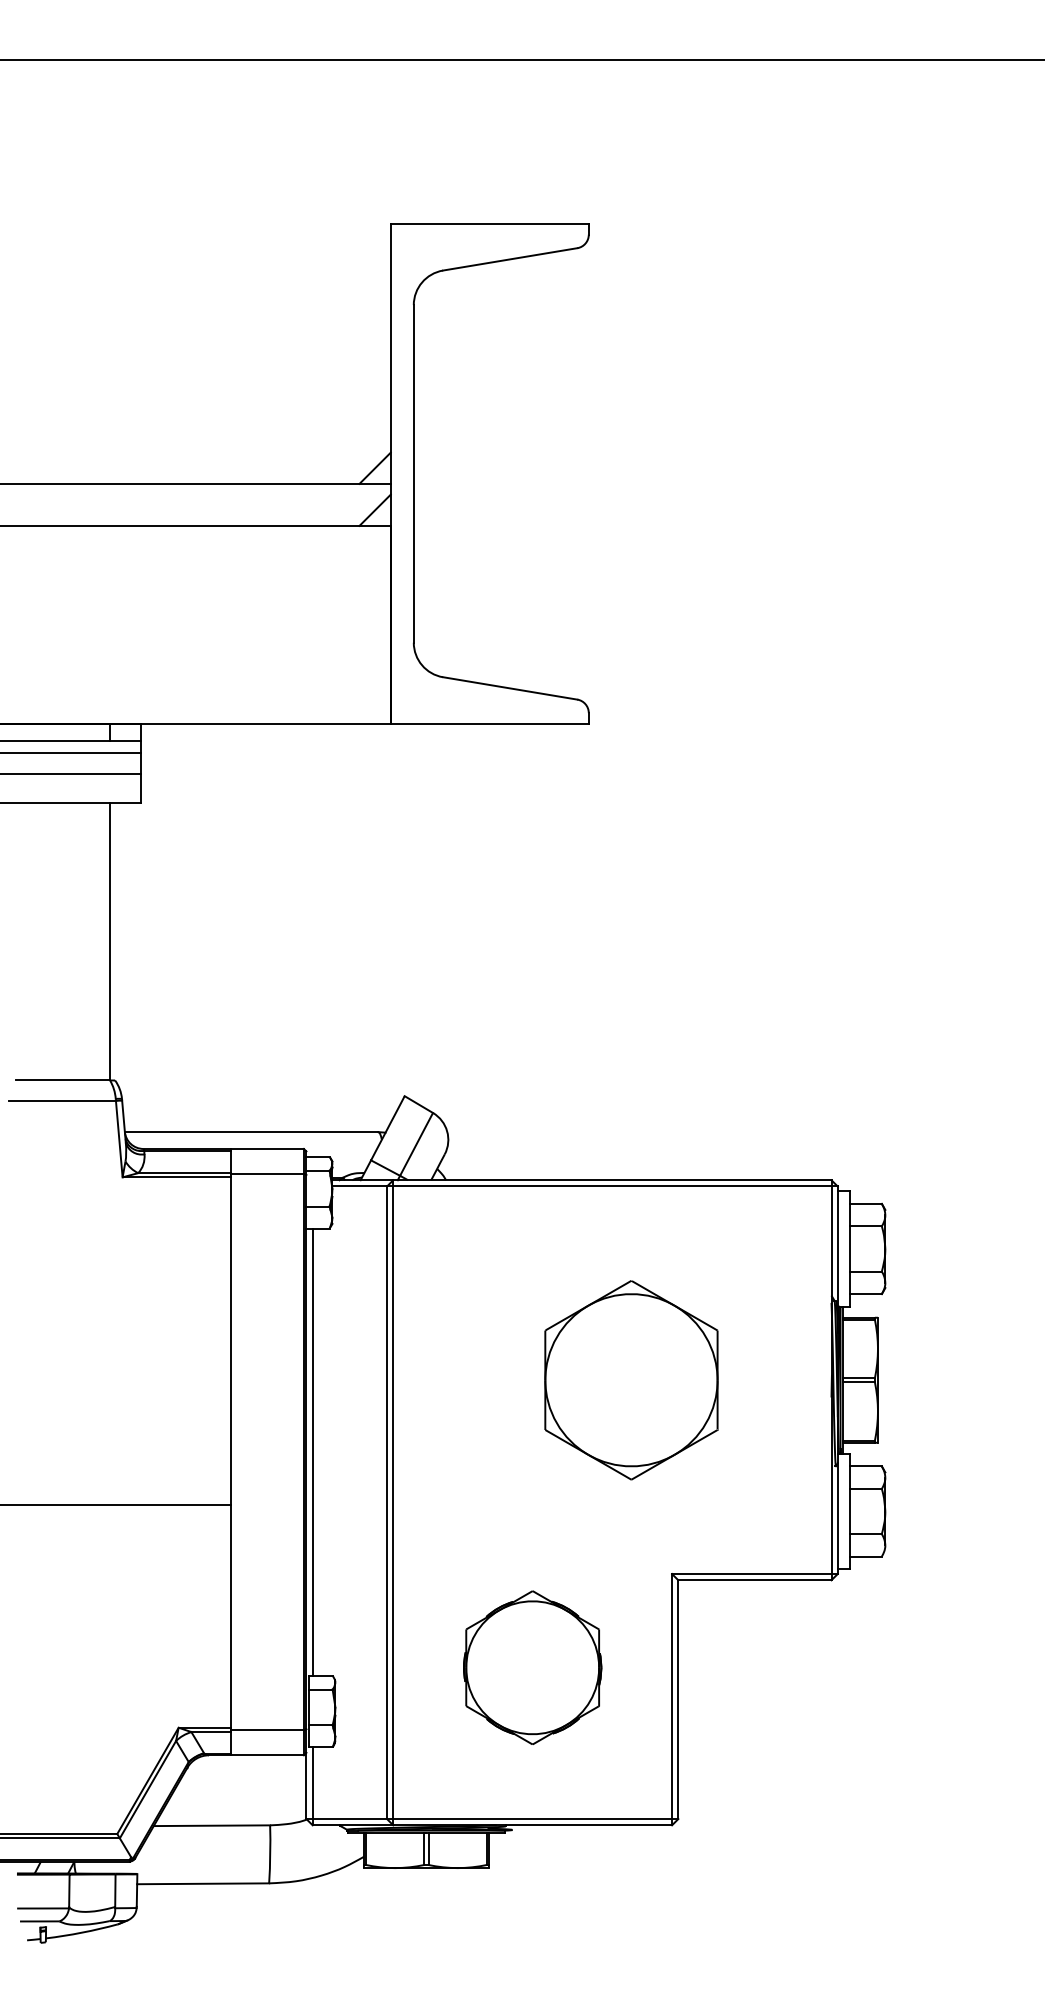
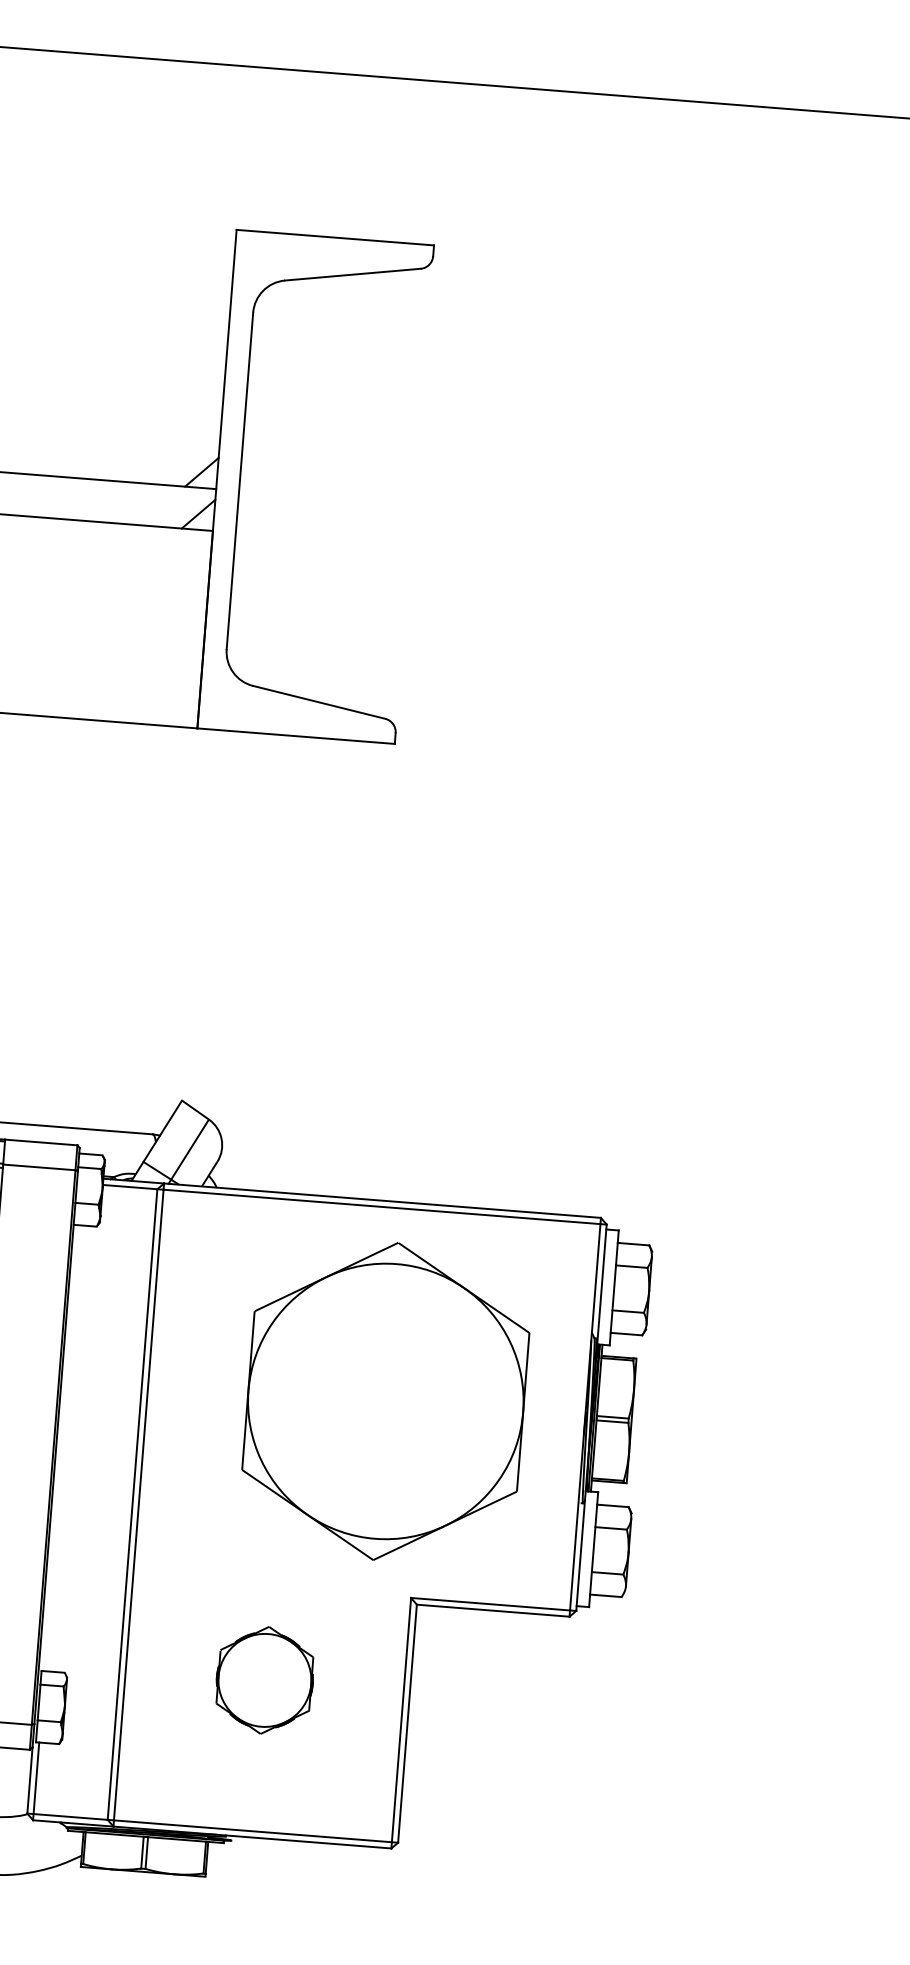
part: (631, 1380) -> (385, 1401), size x1.6
line: (312, 1451) -> (62, 1447), removed
part: (532, 1667) -> (264, 1680), size x0.7

